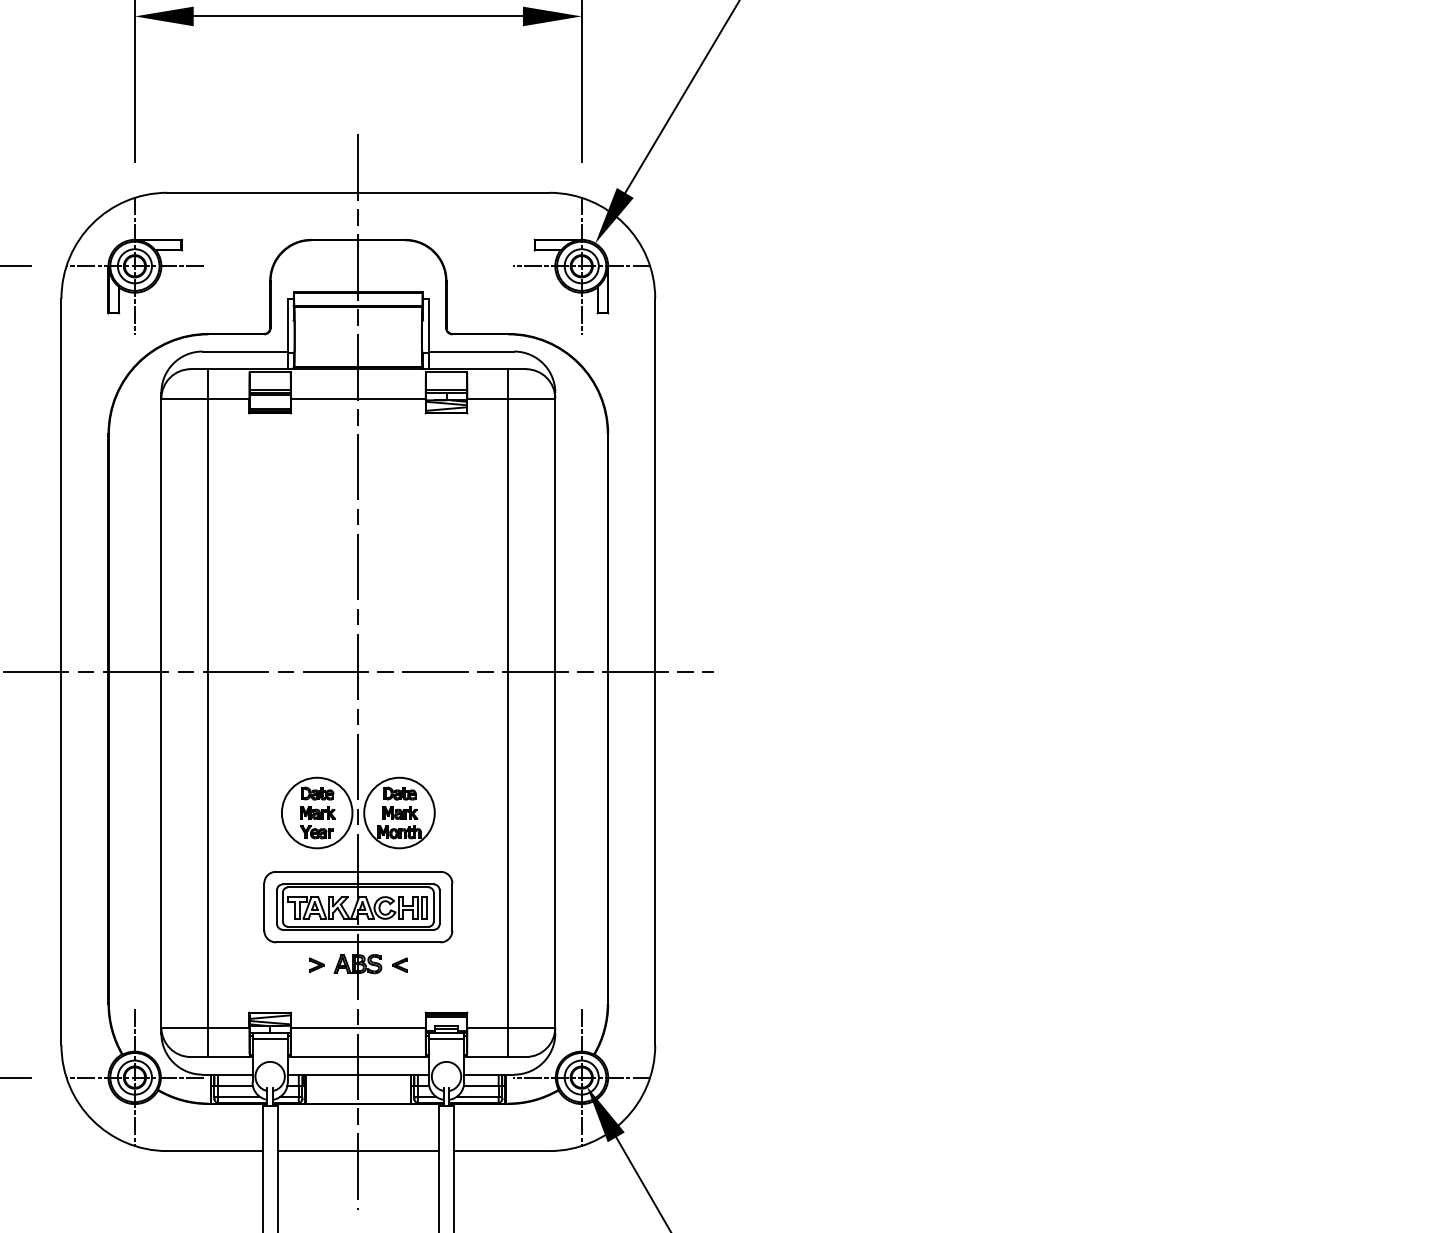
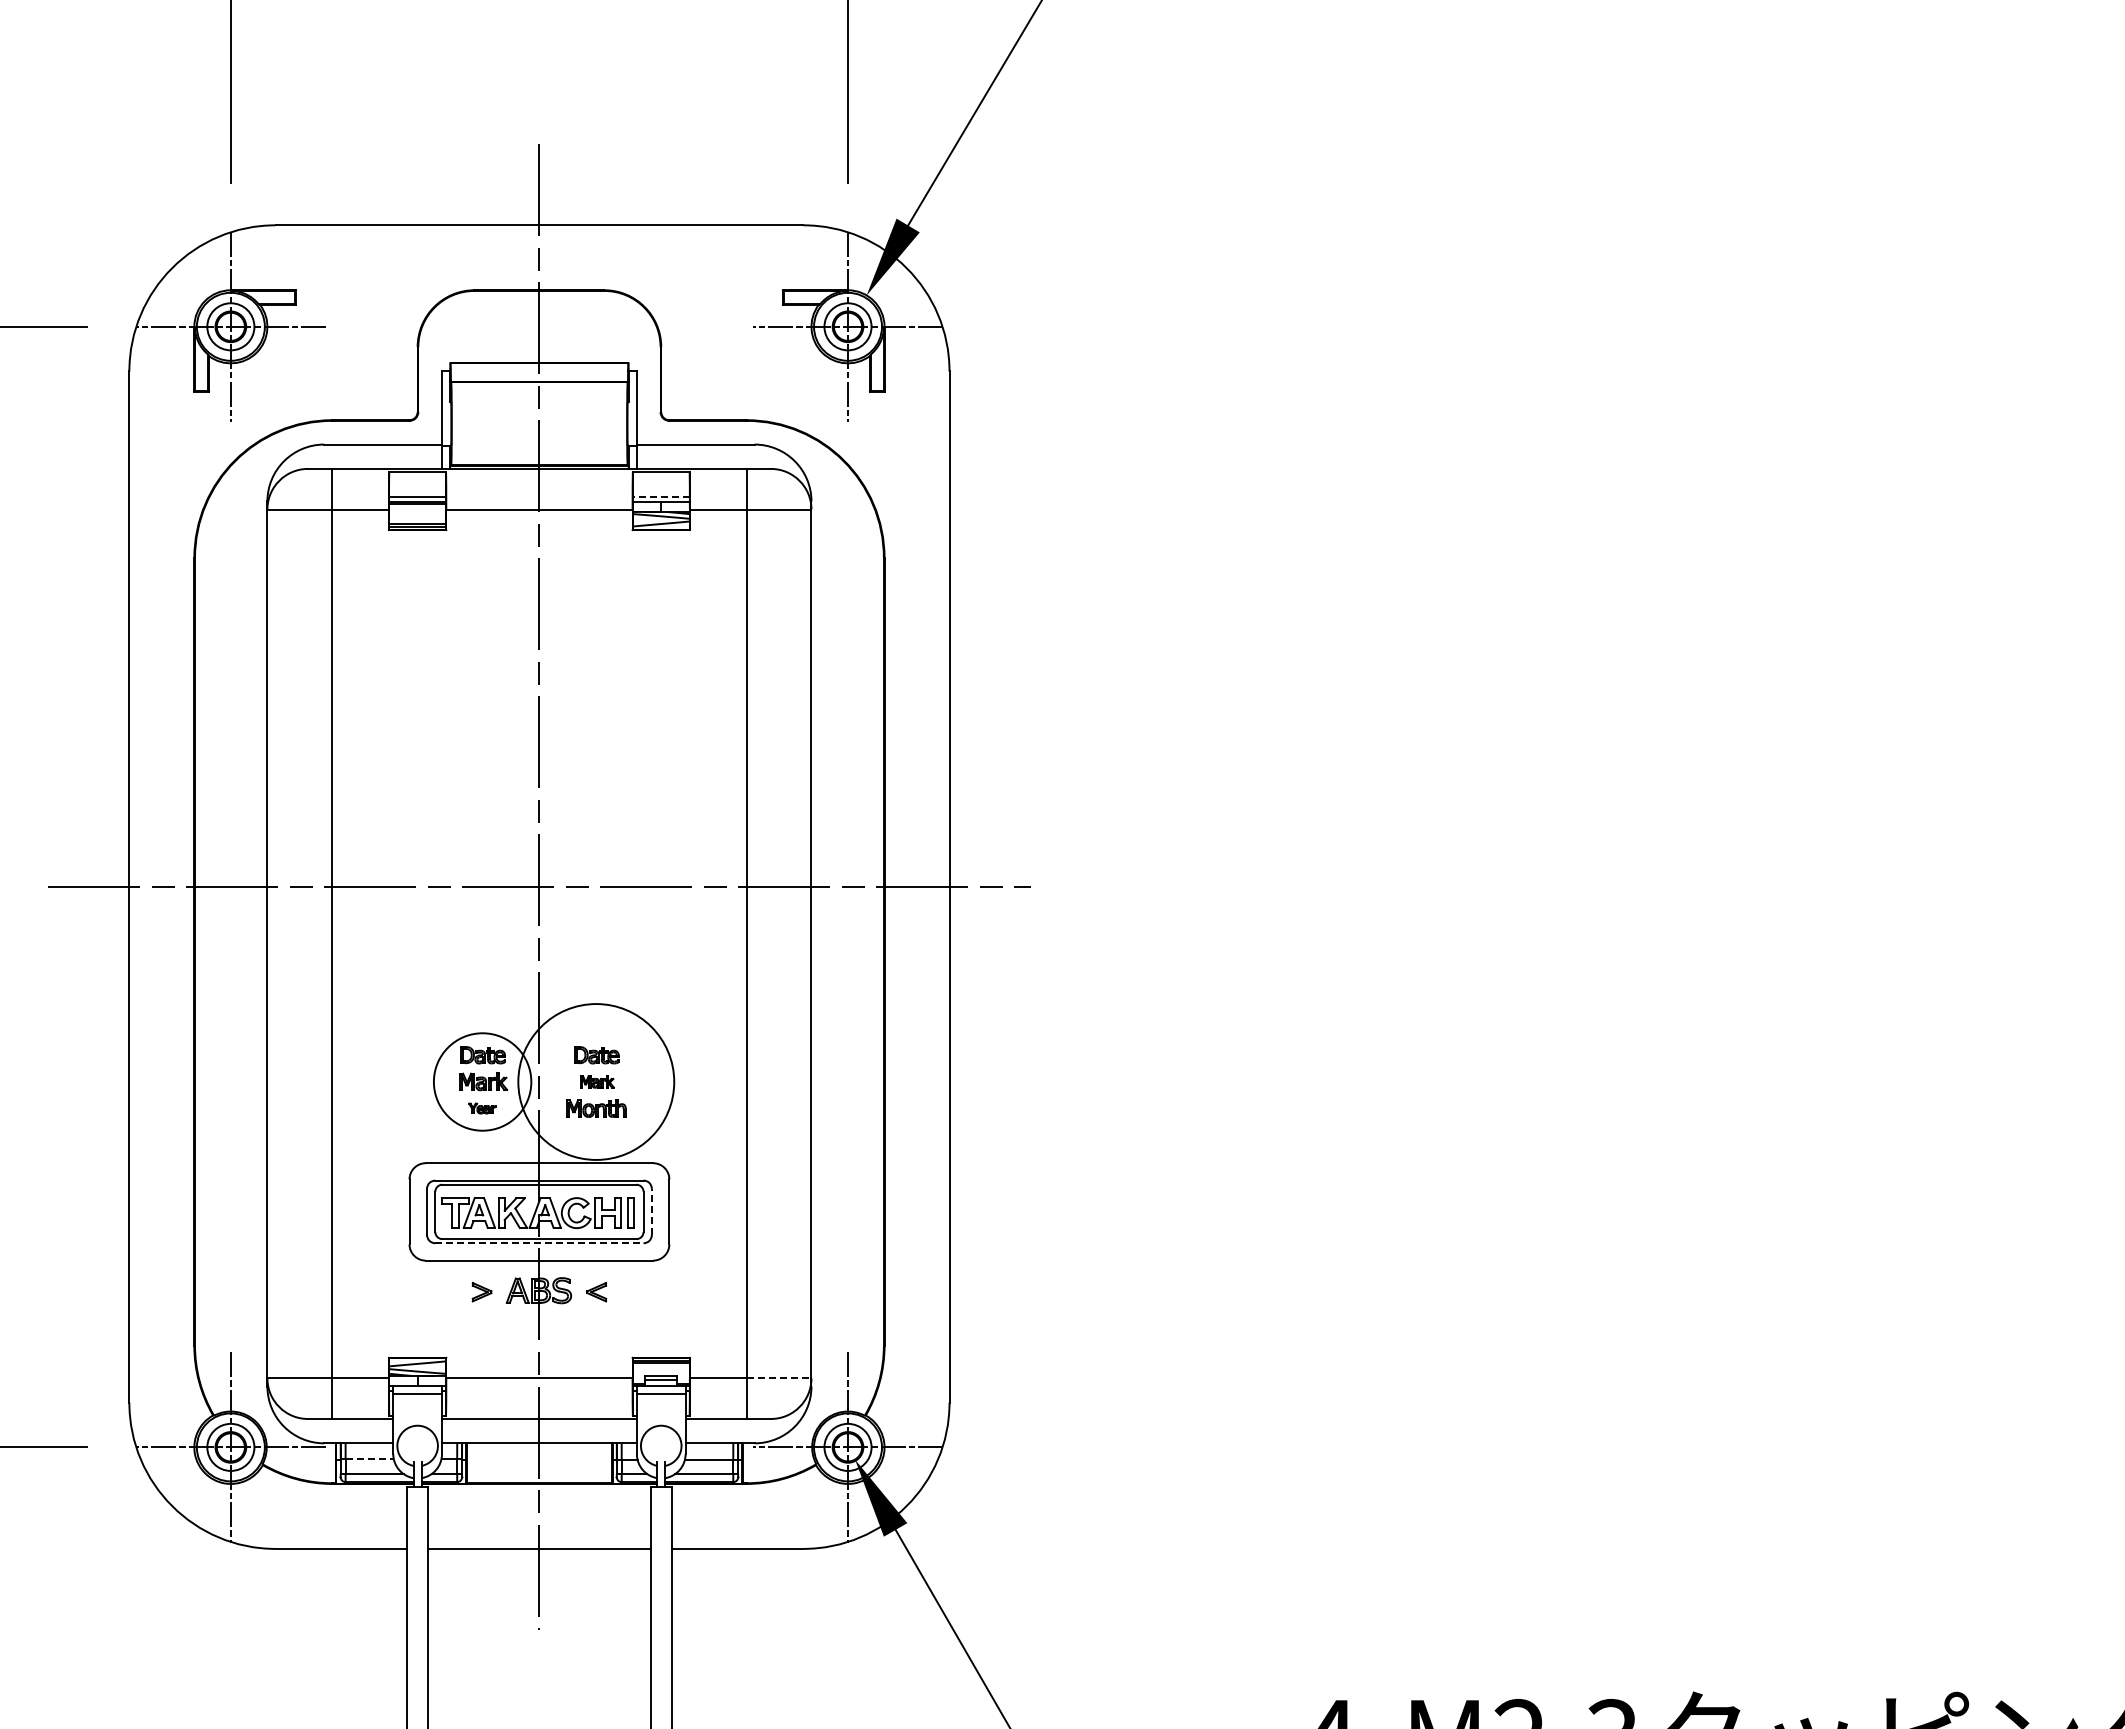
line: (445, 389) -> (660, 497), solid -> dashed
circle: (399, 812) -> (596, 1081), size x1.6
part: (400, 812) -> (597, 1081), size x0.7
part: (317, 832) -> (482, 1108), size x0.6
line: (439, 906) -> (651, 1211), solid -> dashed
line: (358, 929) -> (539, 1243), solid -> dashed
line: (532, 1027) -> (779, 1378), solid -> dashed
line: (236, 1085) -> (370, 1458), solid -> dashed

